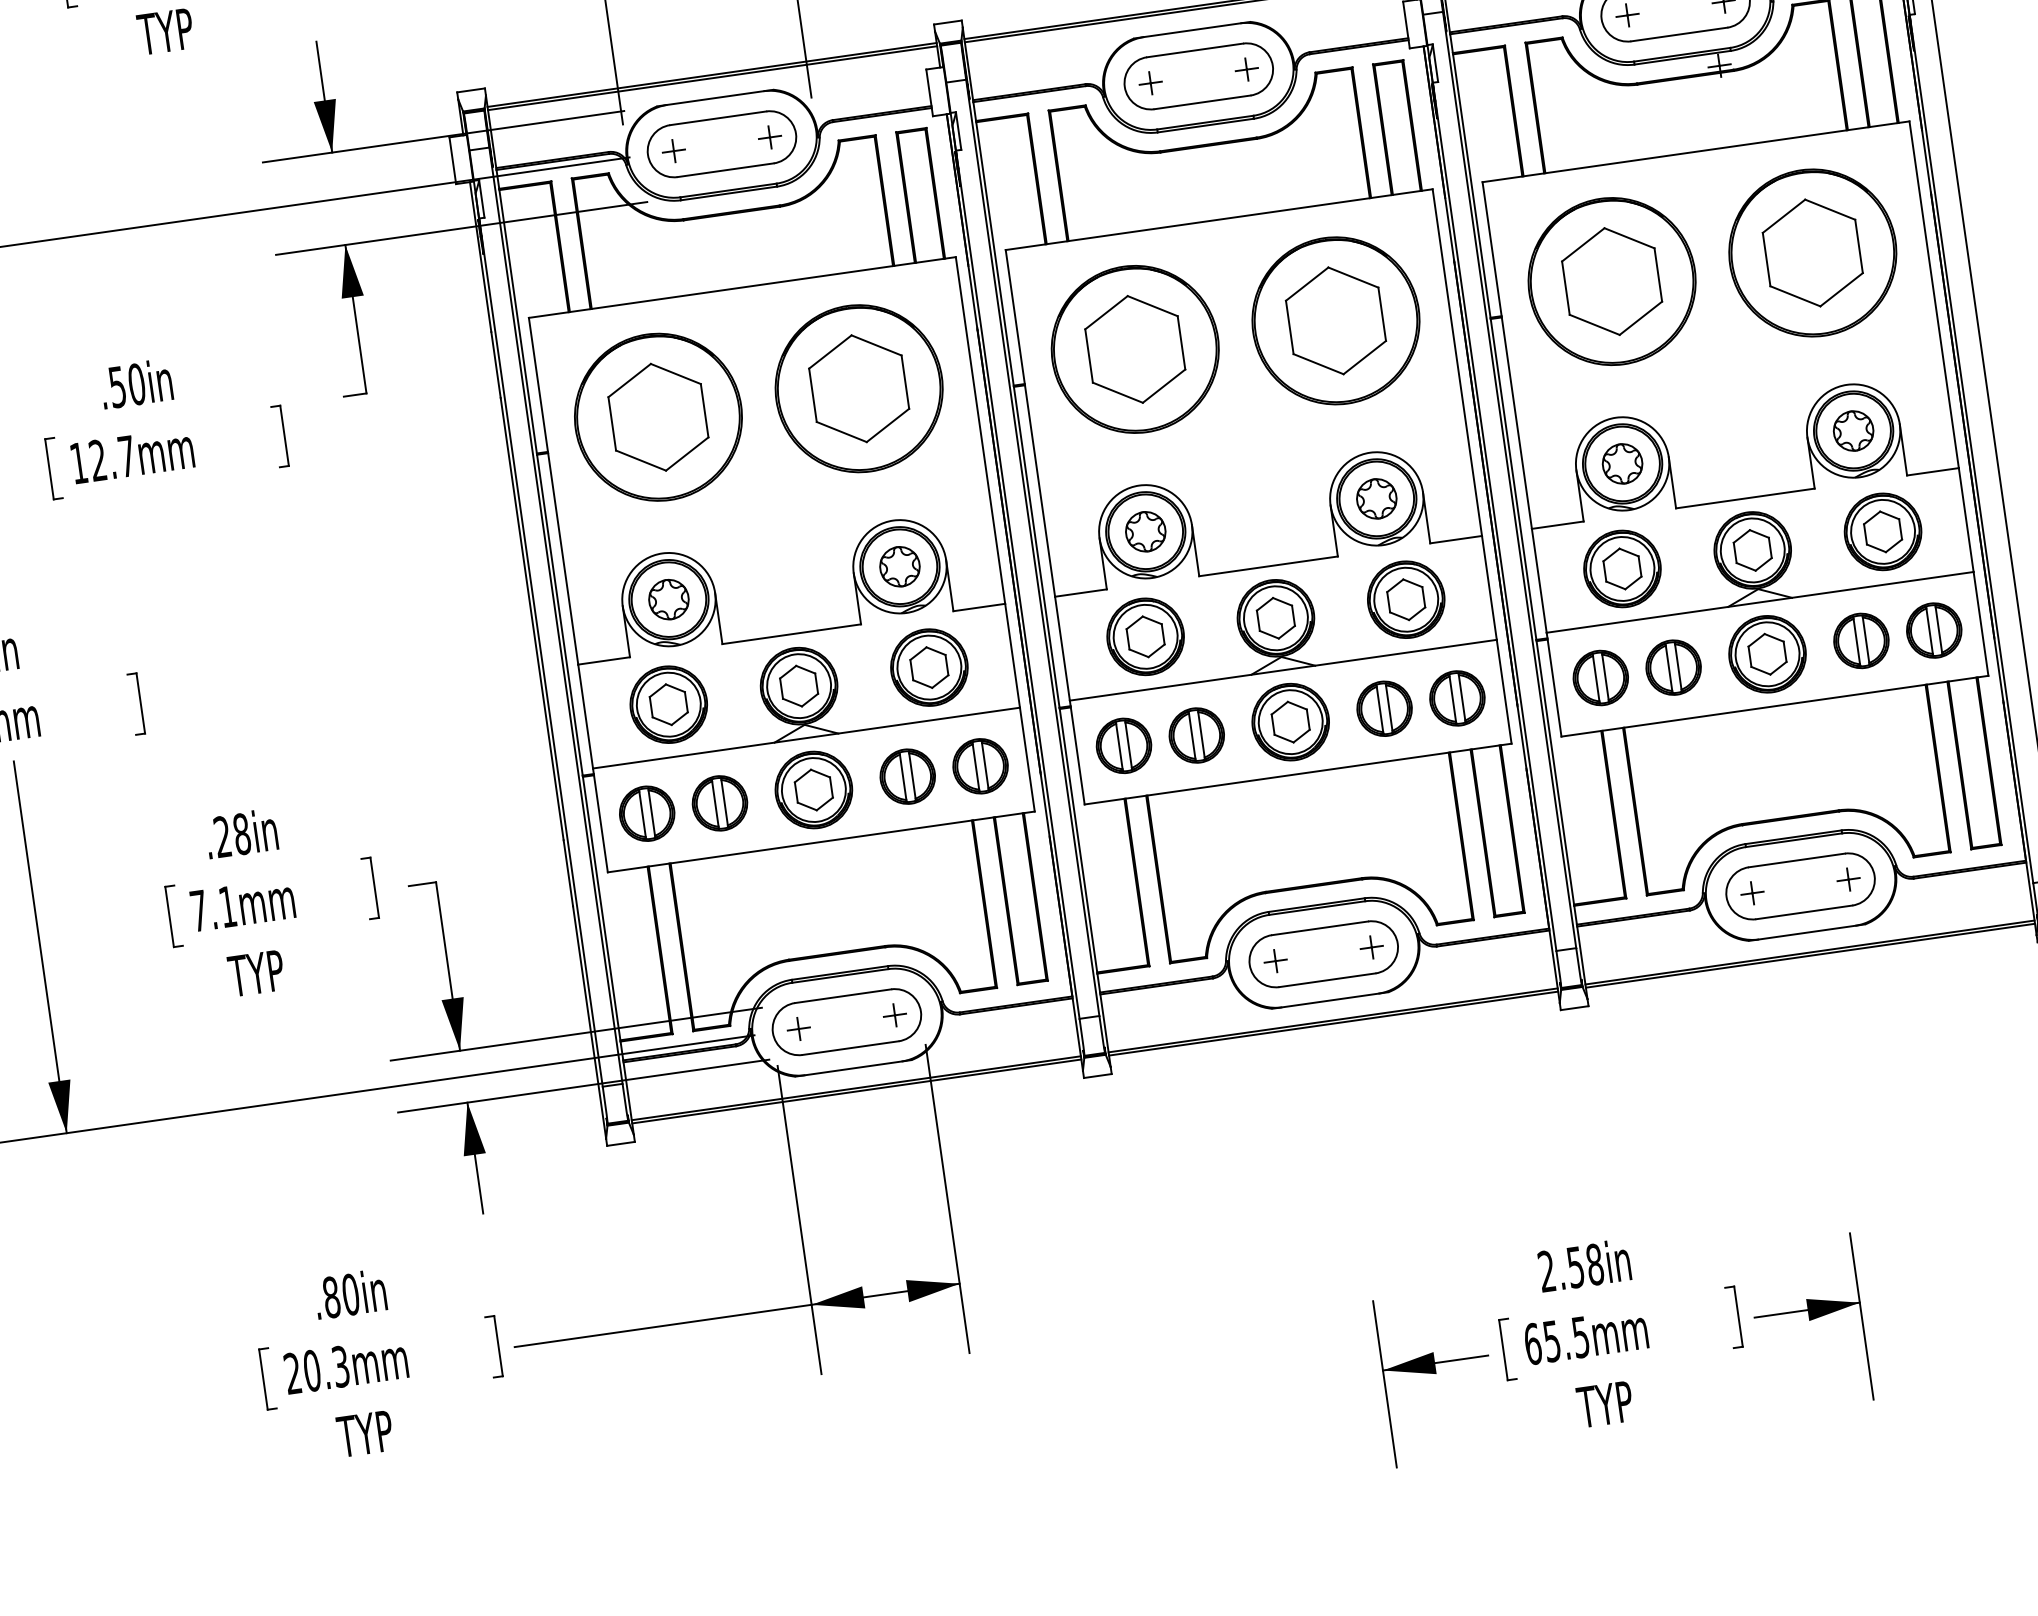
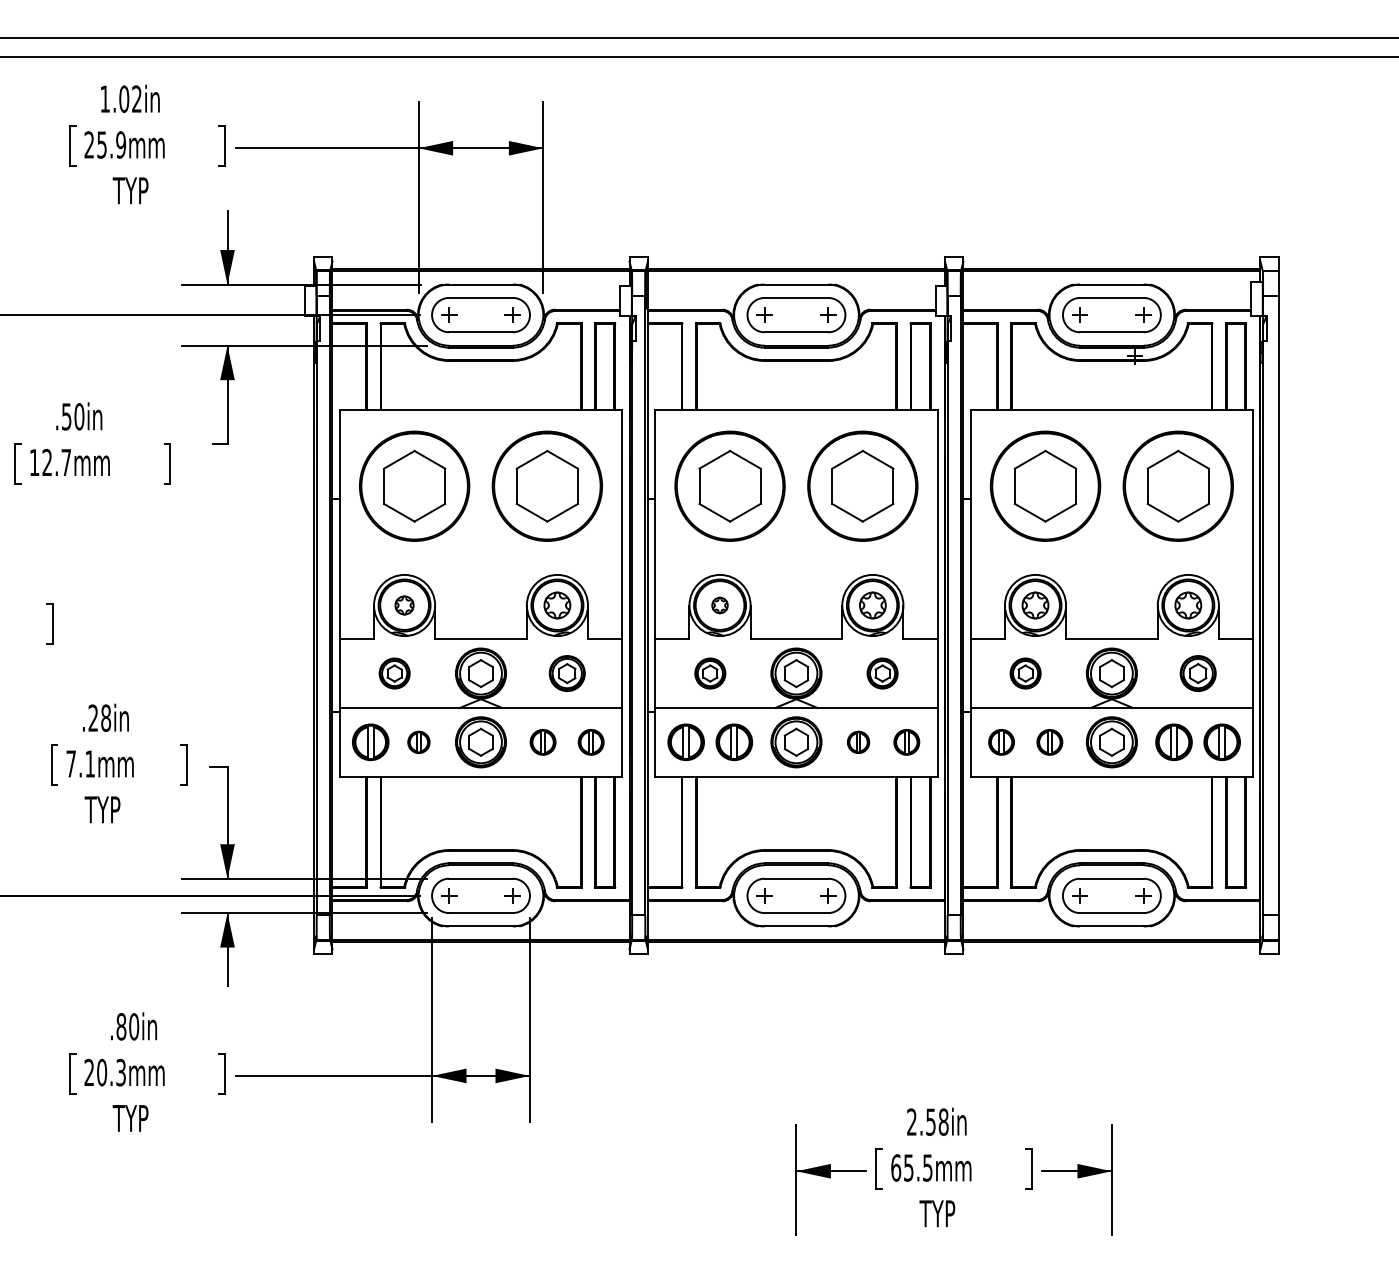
part: (1144, 531) -> (719, 605), size x0.6
part: (1883, 531) -> (1198, 673), size x0.7
part: (1622, 568) -> (1025, 673), size x0.6
part: (668, 599) -> (404, 605), size x0.7
part: (1405, 599) -> (882, 673), size x0.6
part: (1145, 636) -> (710, 673), size x0.6
part: (929, 667) -> (567, 673), size x0.7
part: (1673, 667) -> (1049, 742), size x0.7
part: (1600, 678) -> (1001, 742), size x0.7
part: (1457, 698) -> (906, 742), size x0.7
part: (668, 704) -> (394, 673), size x0.6
part: (1384, 709) -> (858, 742), size x0.6
part: (979, 766) -> (590, 742), size x0.7
part: (906, 777) -> (542, 742), size x0.7
part: (719, 803) -> (418, 742), size x0.6

